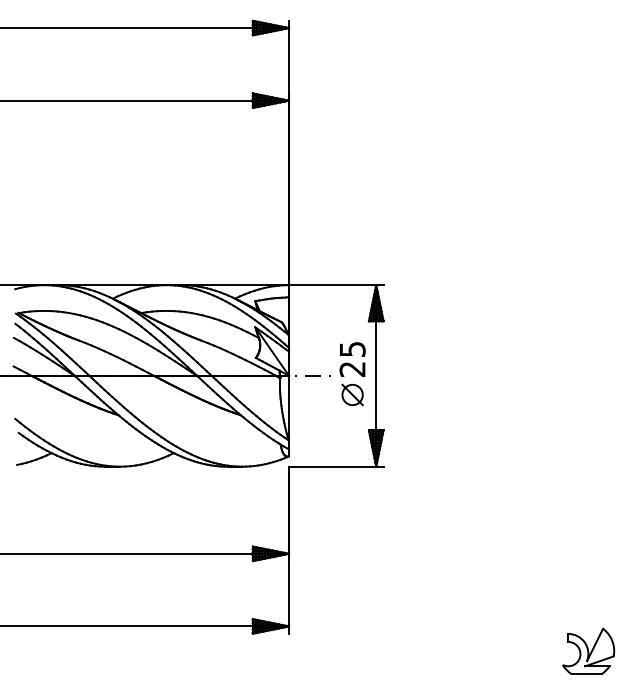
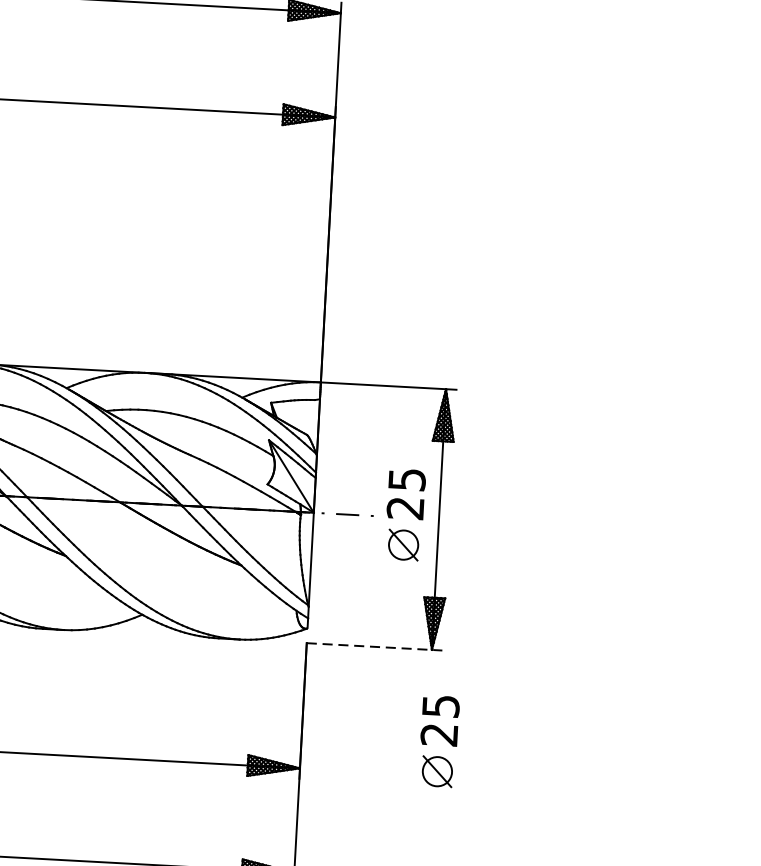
line: (336, 466) -> (374, 646), solid -> dashed
part: (384, 530) -> (438, 742), added

